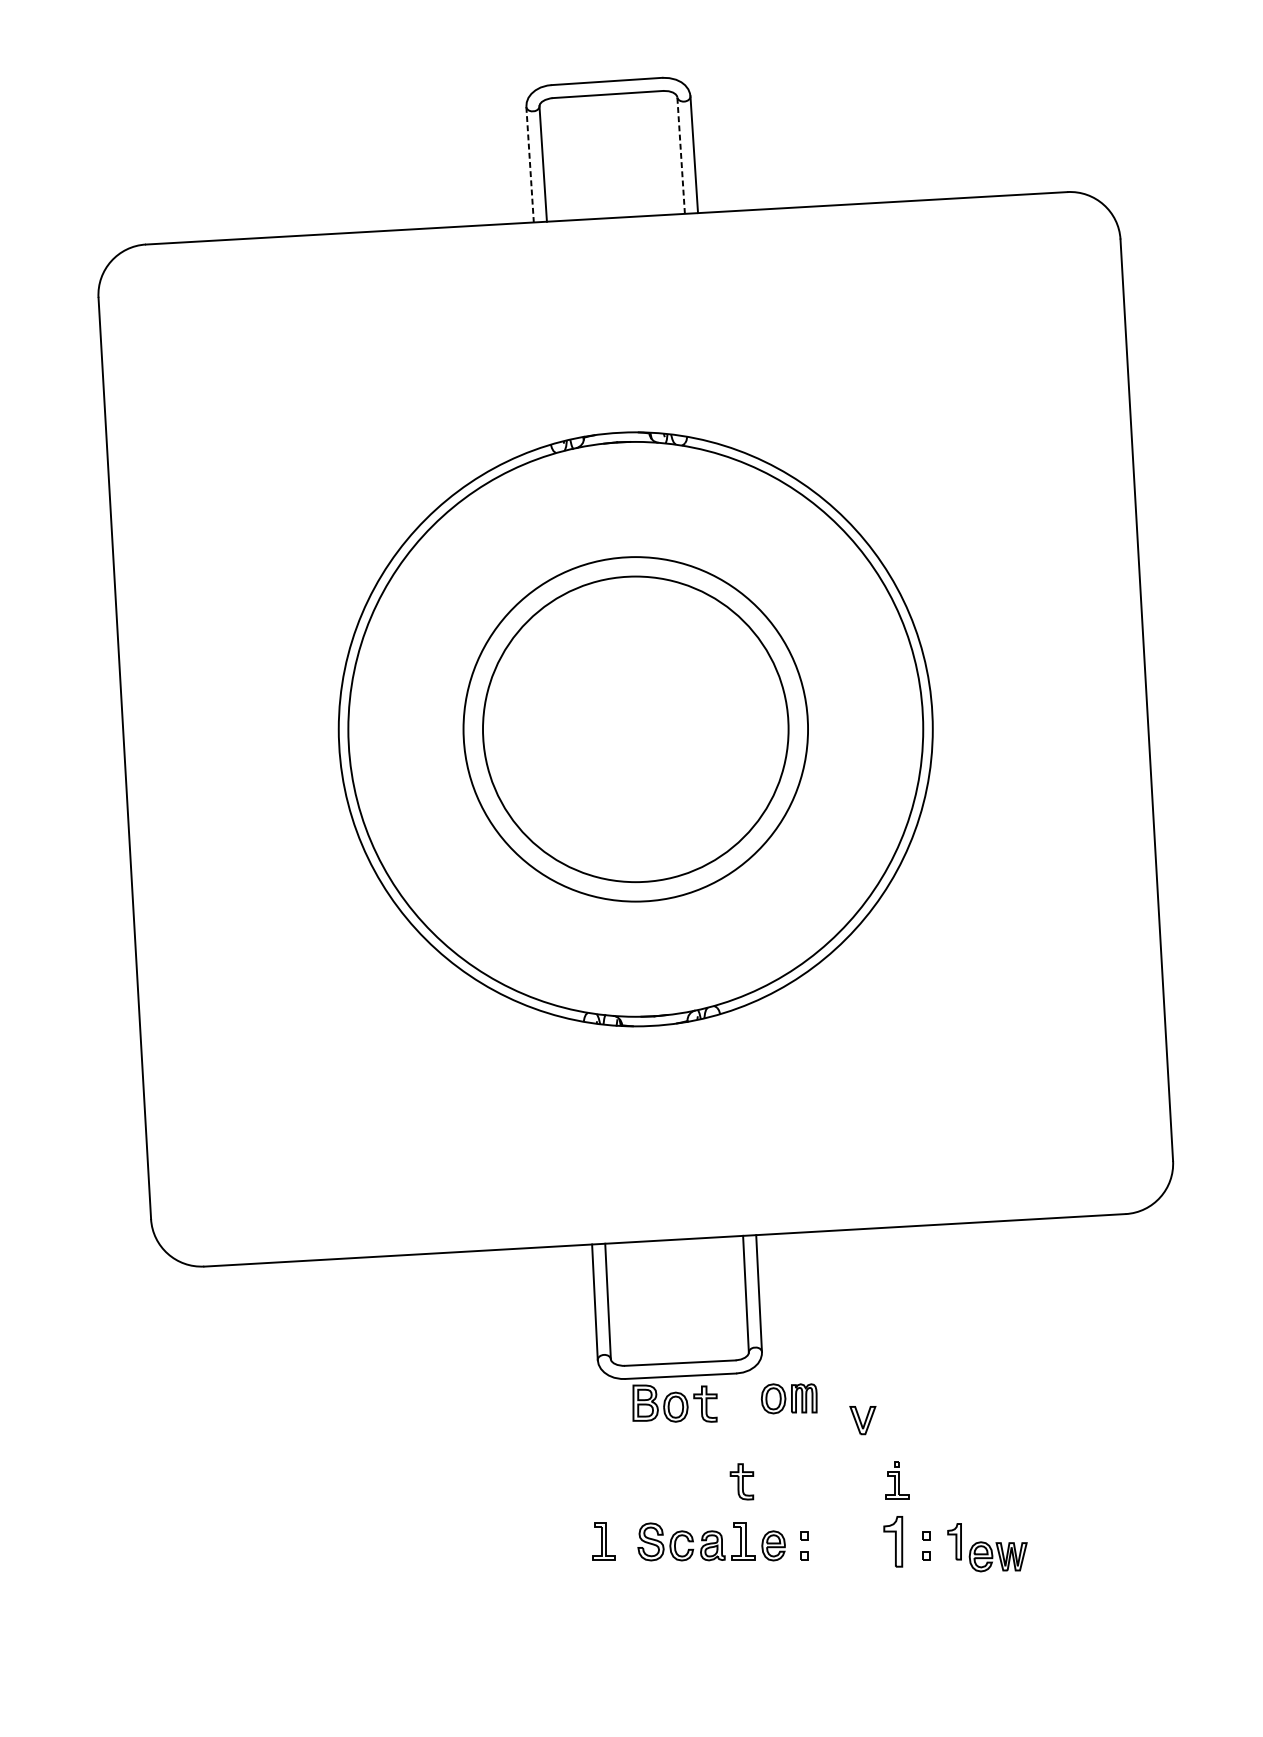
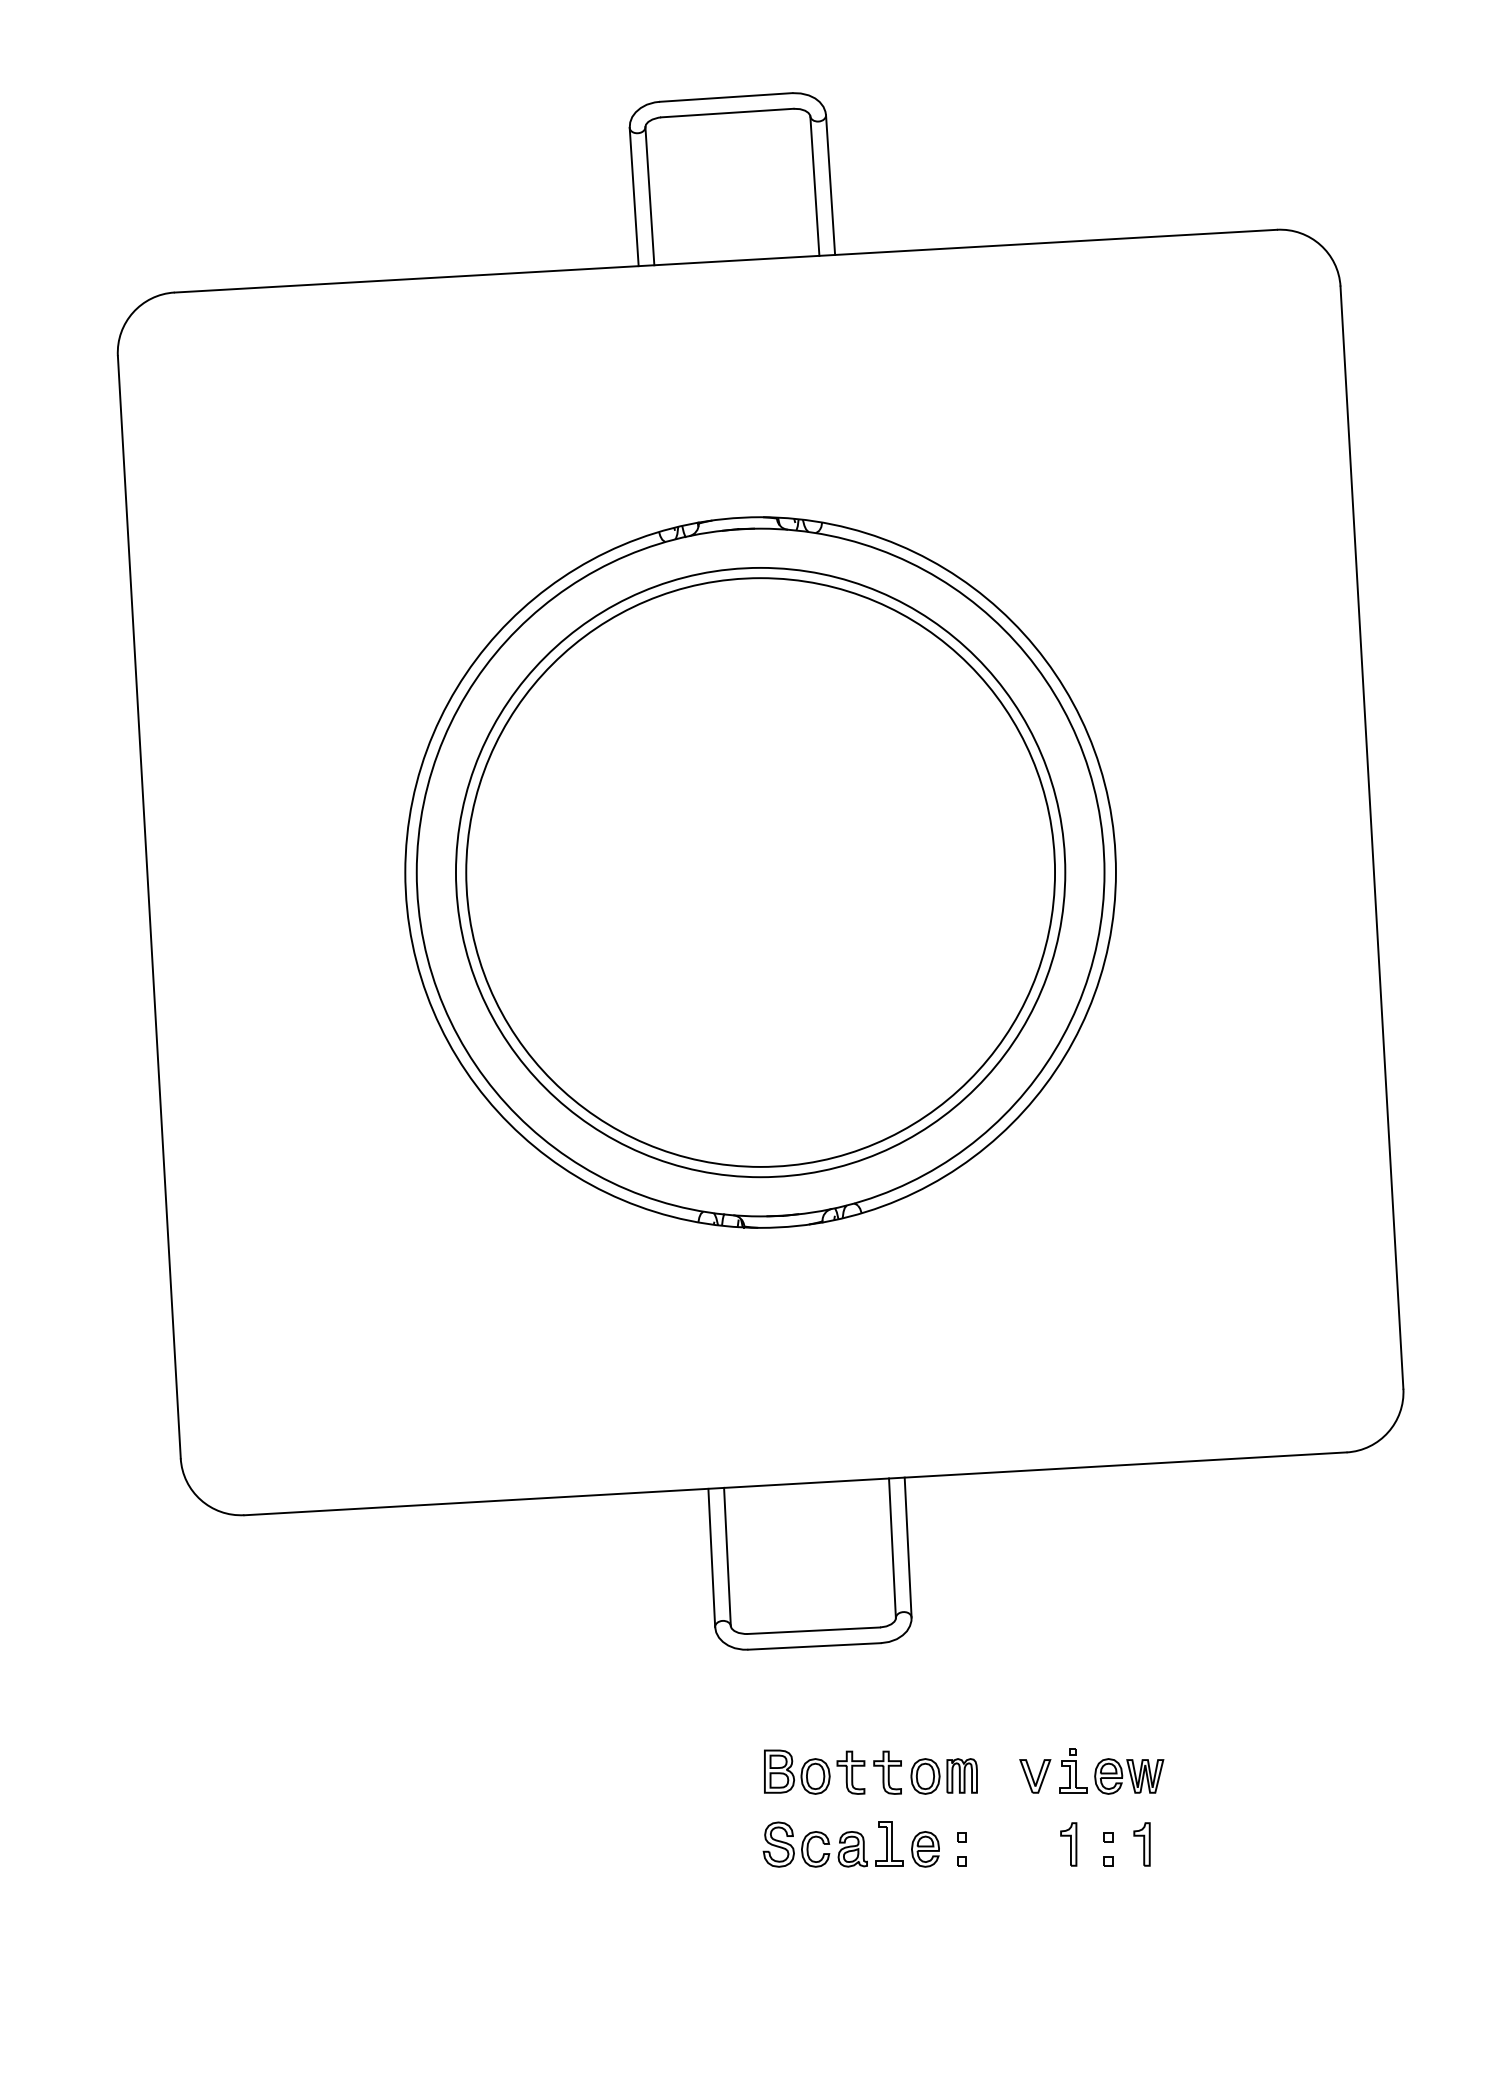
line: (680, 155) -> (814, 186), dashed -> solid
line: (530, 165) -> (634, 197), dashed -> solid
circle: (635, 729) -> (760, 872), size x1.43
circle: (635, 729) -> (760, 872), size x1.67
part: (788, 1398) -> (943, 1776), moved
part: (674, 1403) -> (814, 1771), moved
part: (863, 1420) -> (1035, 1776), moved
part: (603, 1540) -> (722, 1843), removed
part: (893, 1541) -> (1068, 1844), size x0.71
part: (998, 1556) -> (1129, 1776), moved

